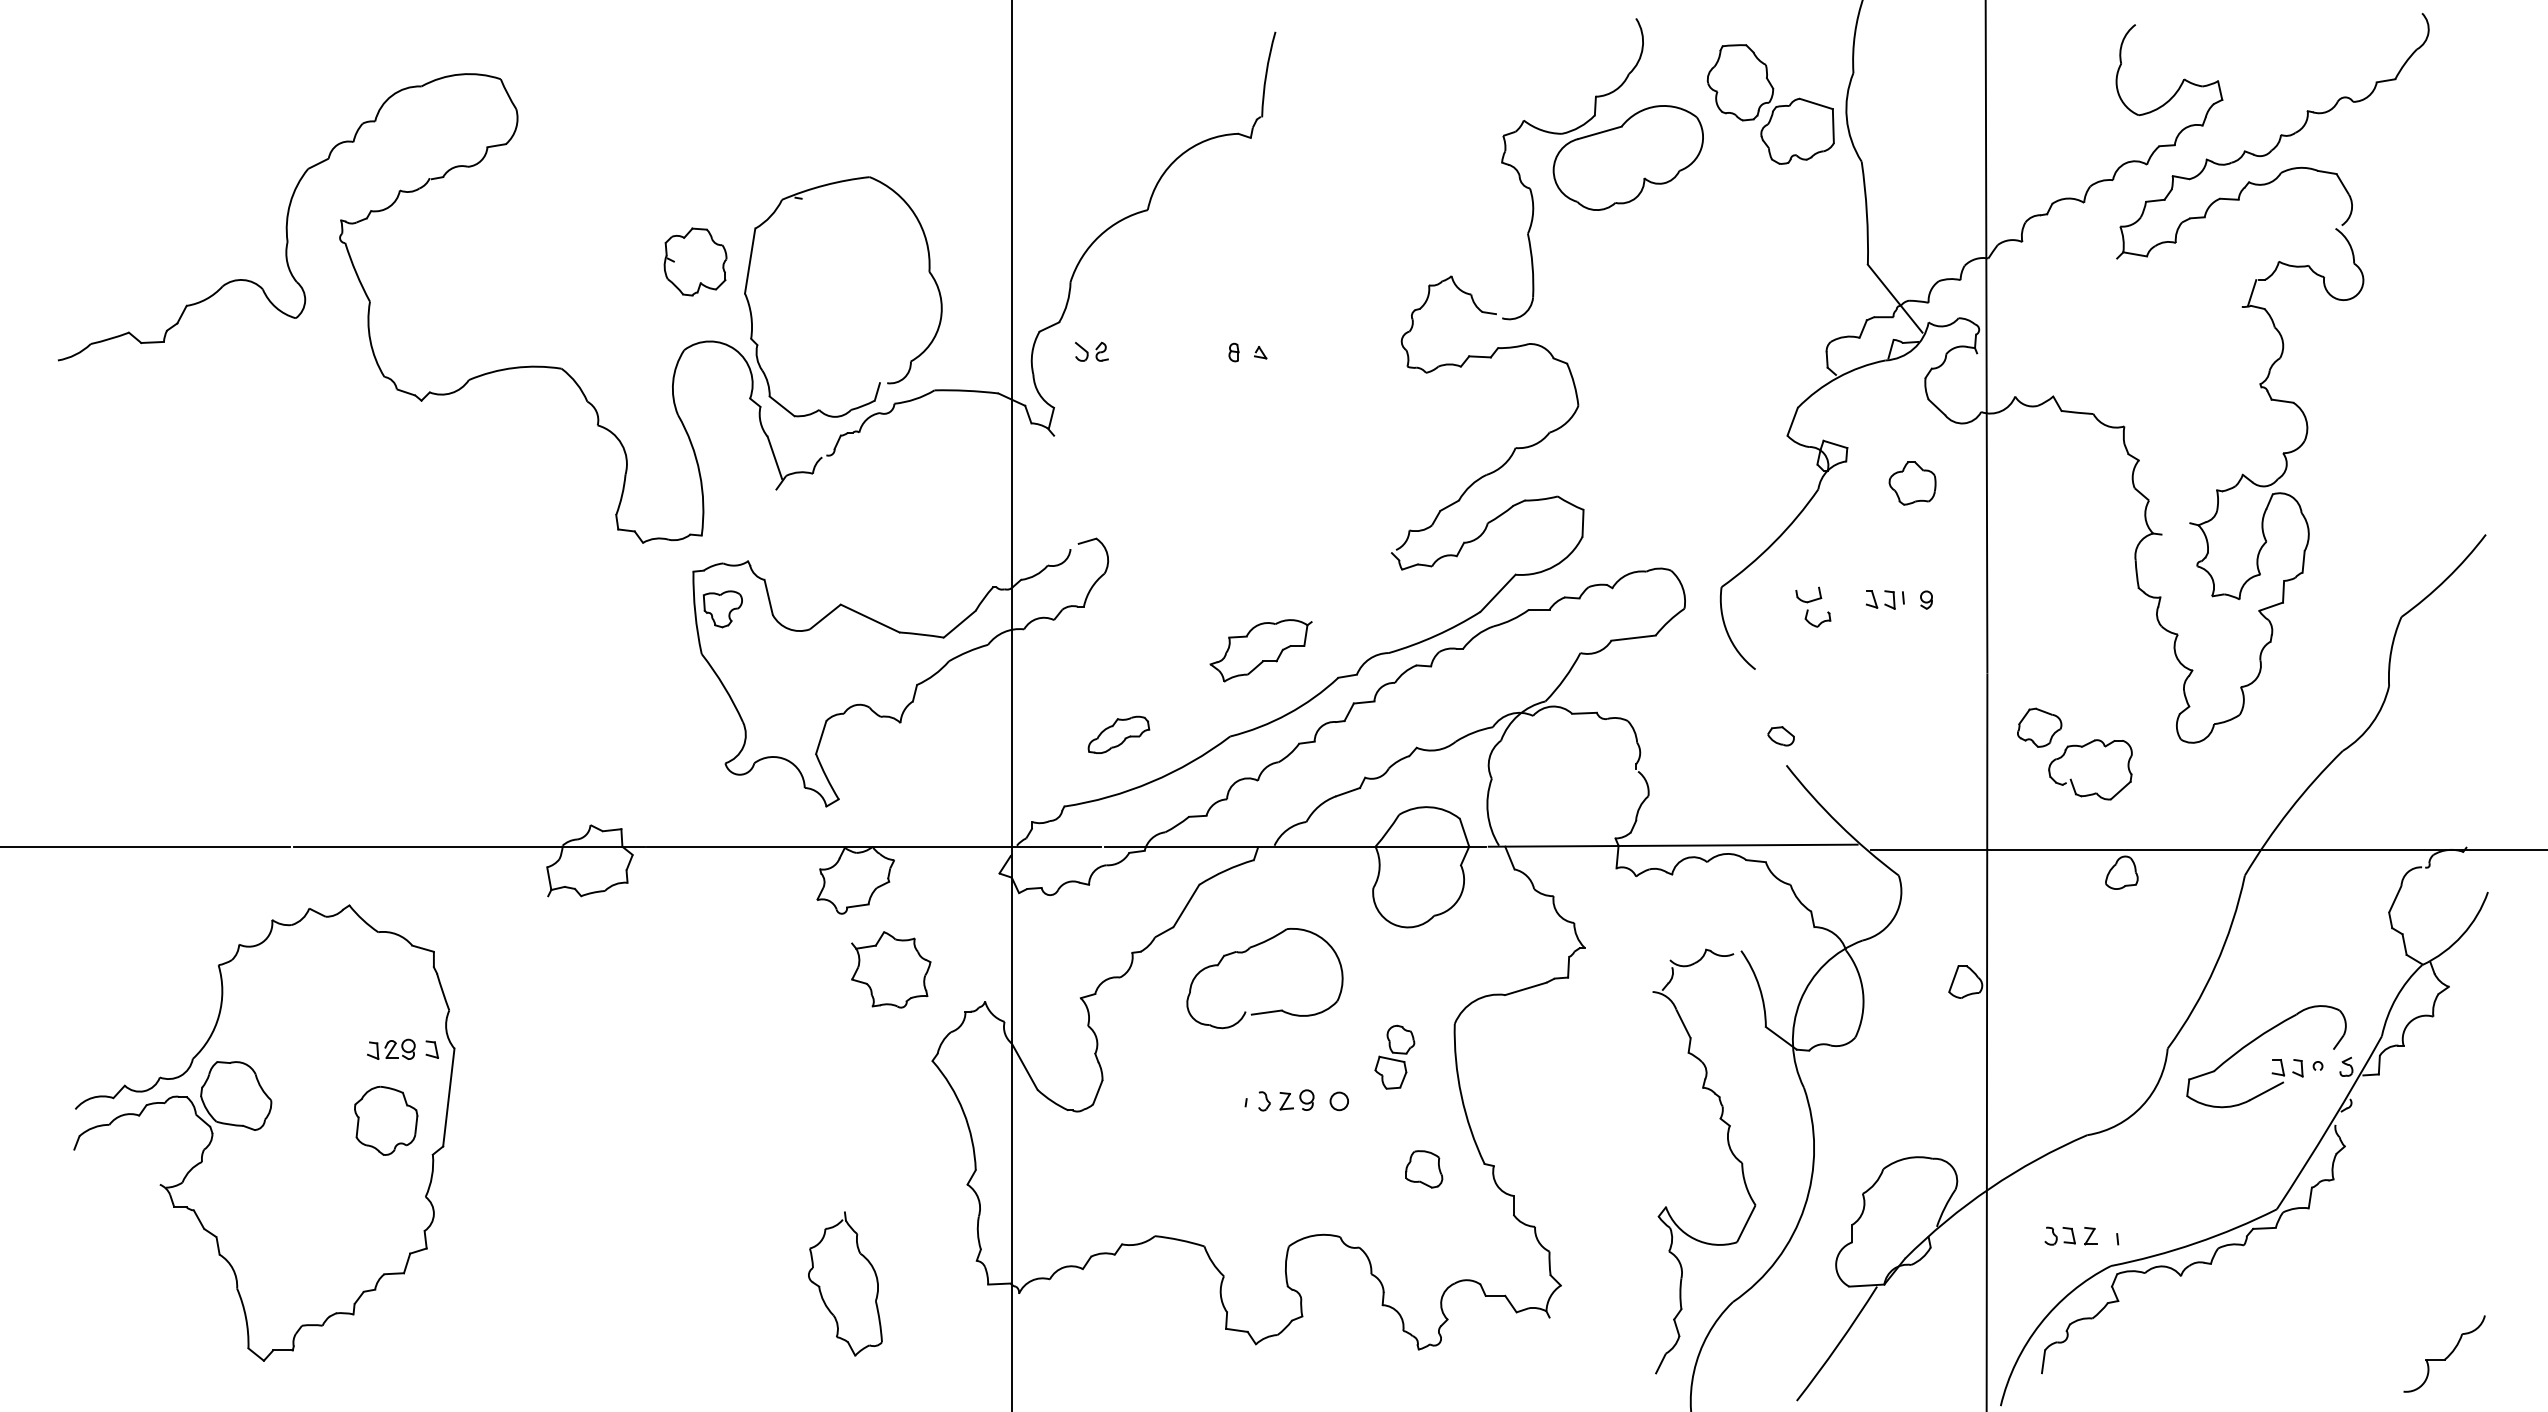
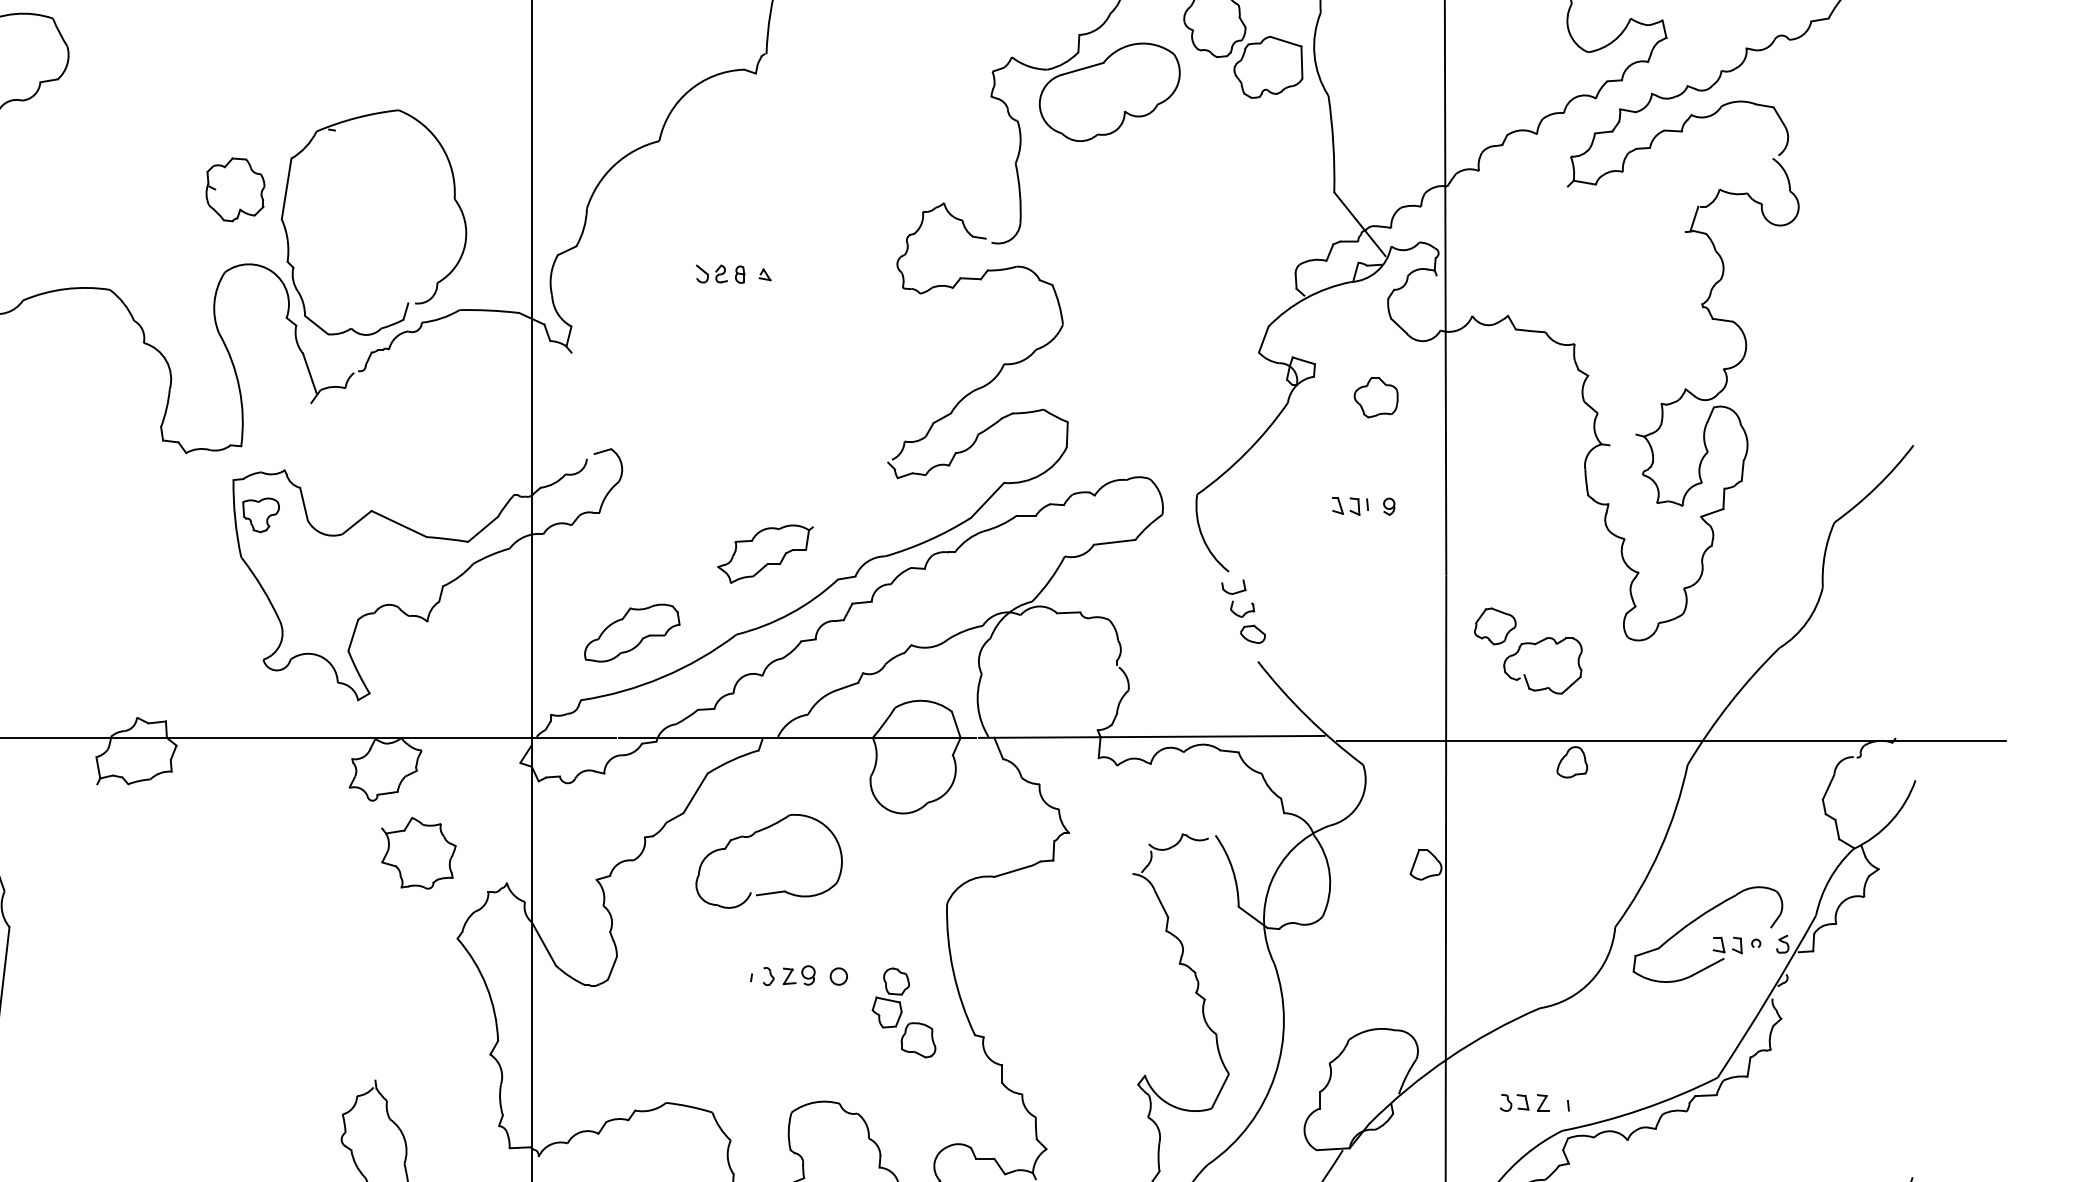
part: (1091, 351) -> (711, 273), moved
part: (1813, 606) -> (1238, 598), moved
part: (1118, 734) -> (631, 632), size x1.67
part: (1394, 1056) -> (890, 997), moved

